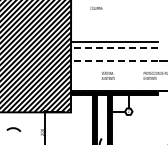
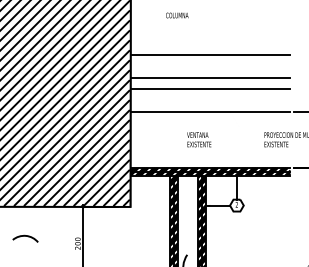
line: (114, 30) -> (210, 56), added
line: (113, 48) -> (208, 89), dashed -> solid
line: (113, 60) -> (208, 111), dashed -> solid

